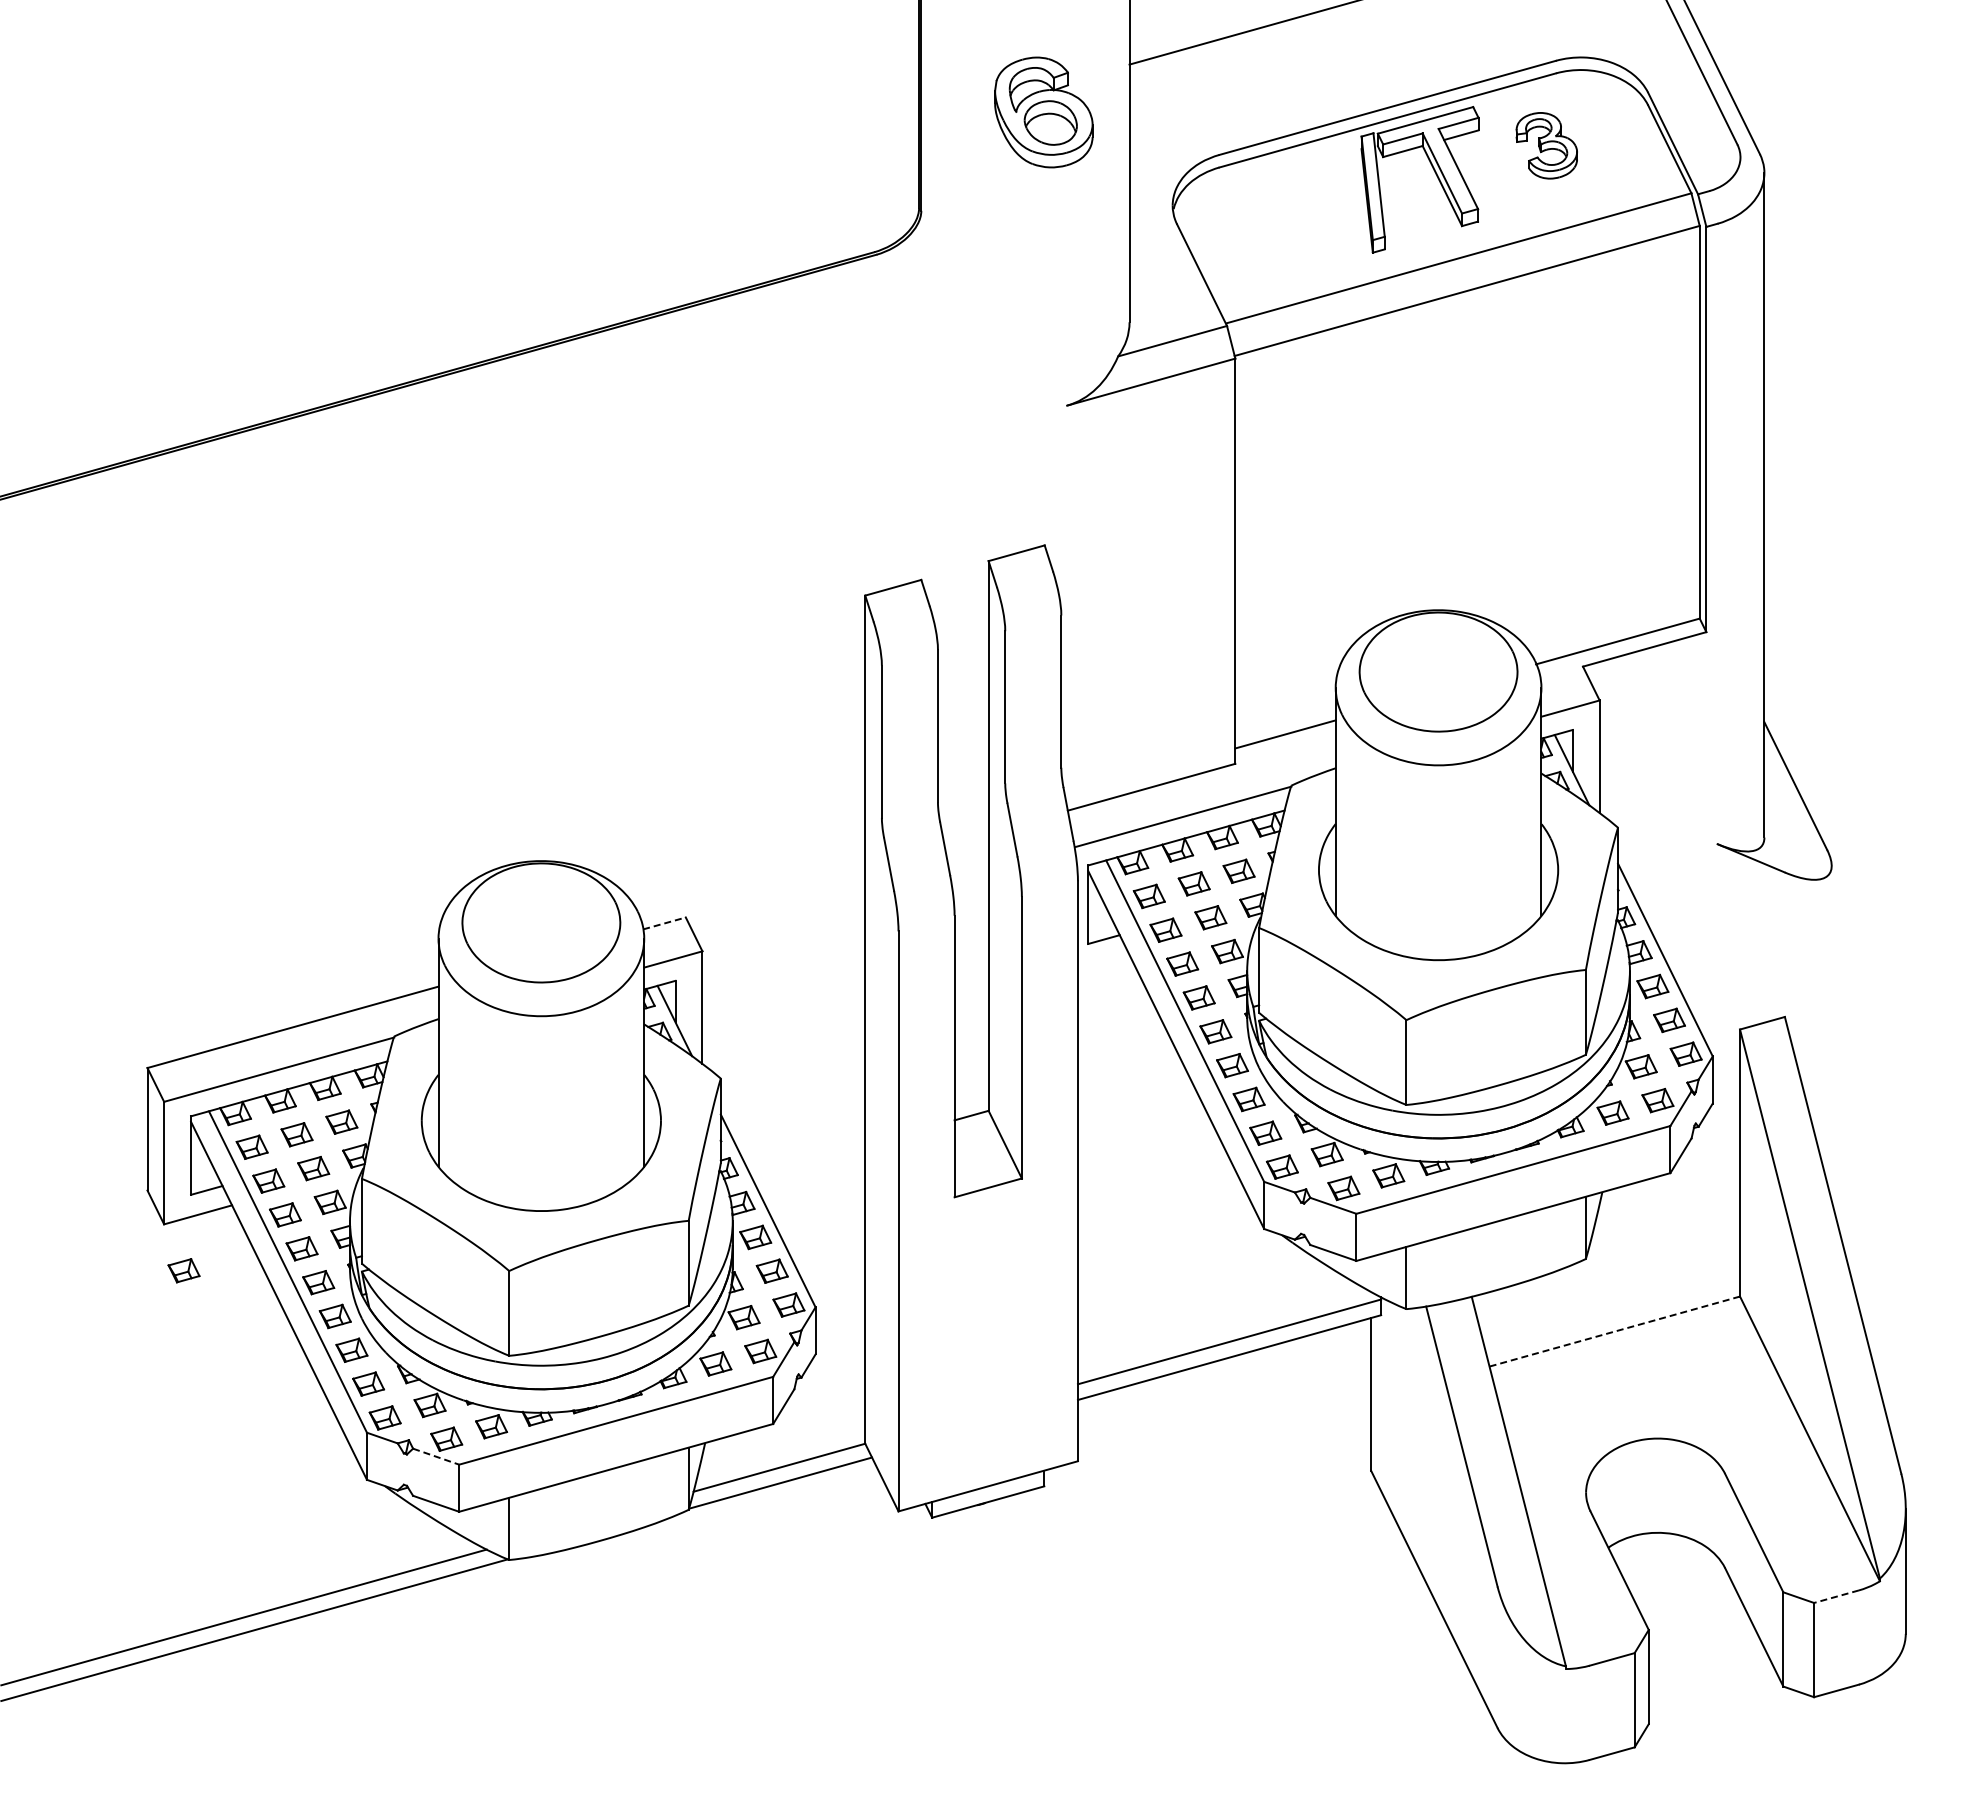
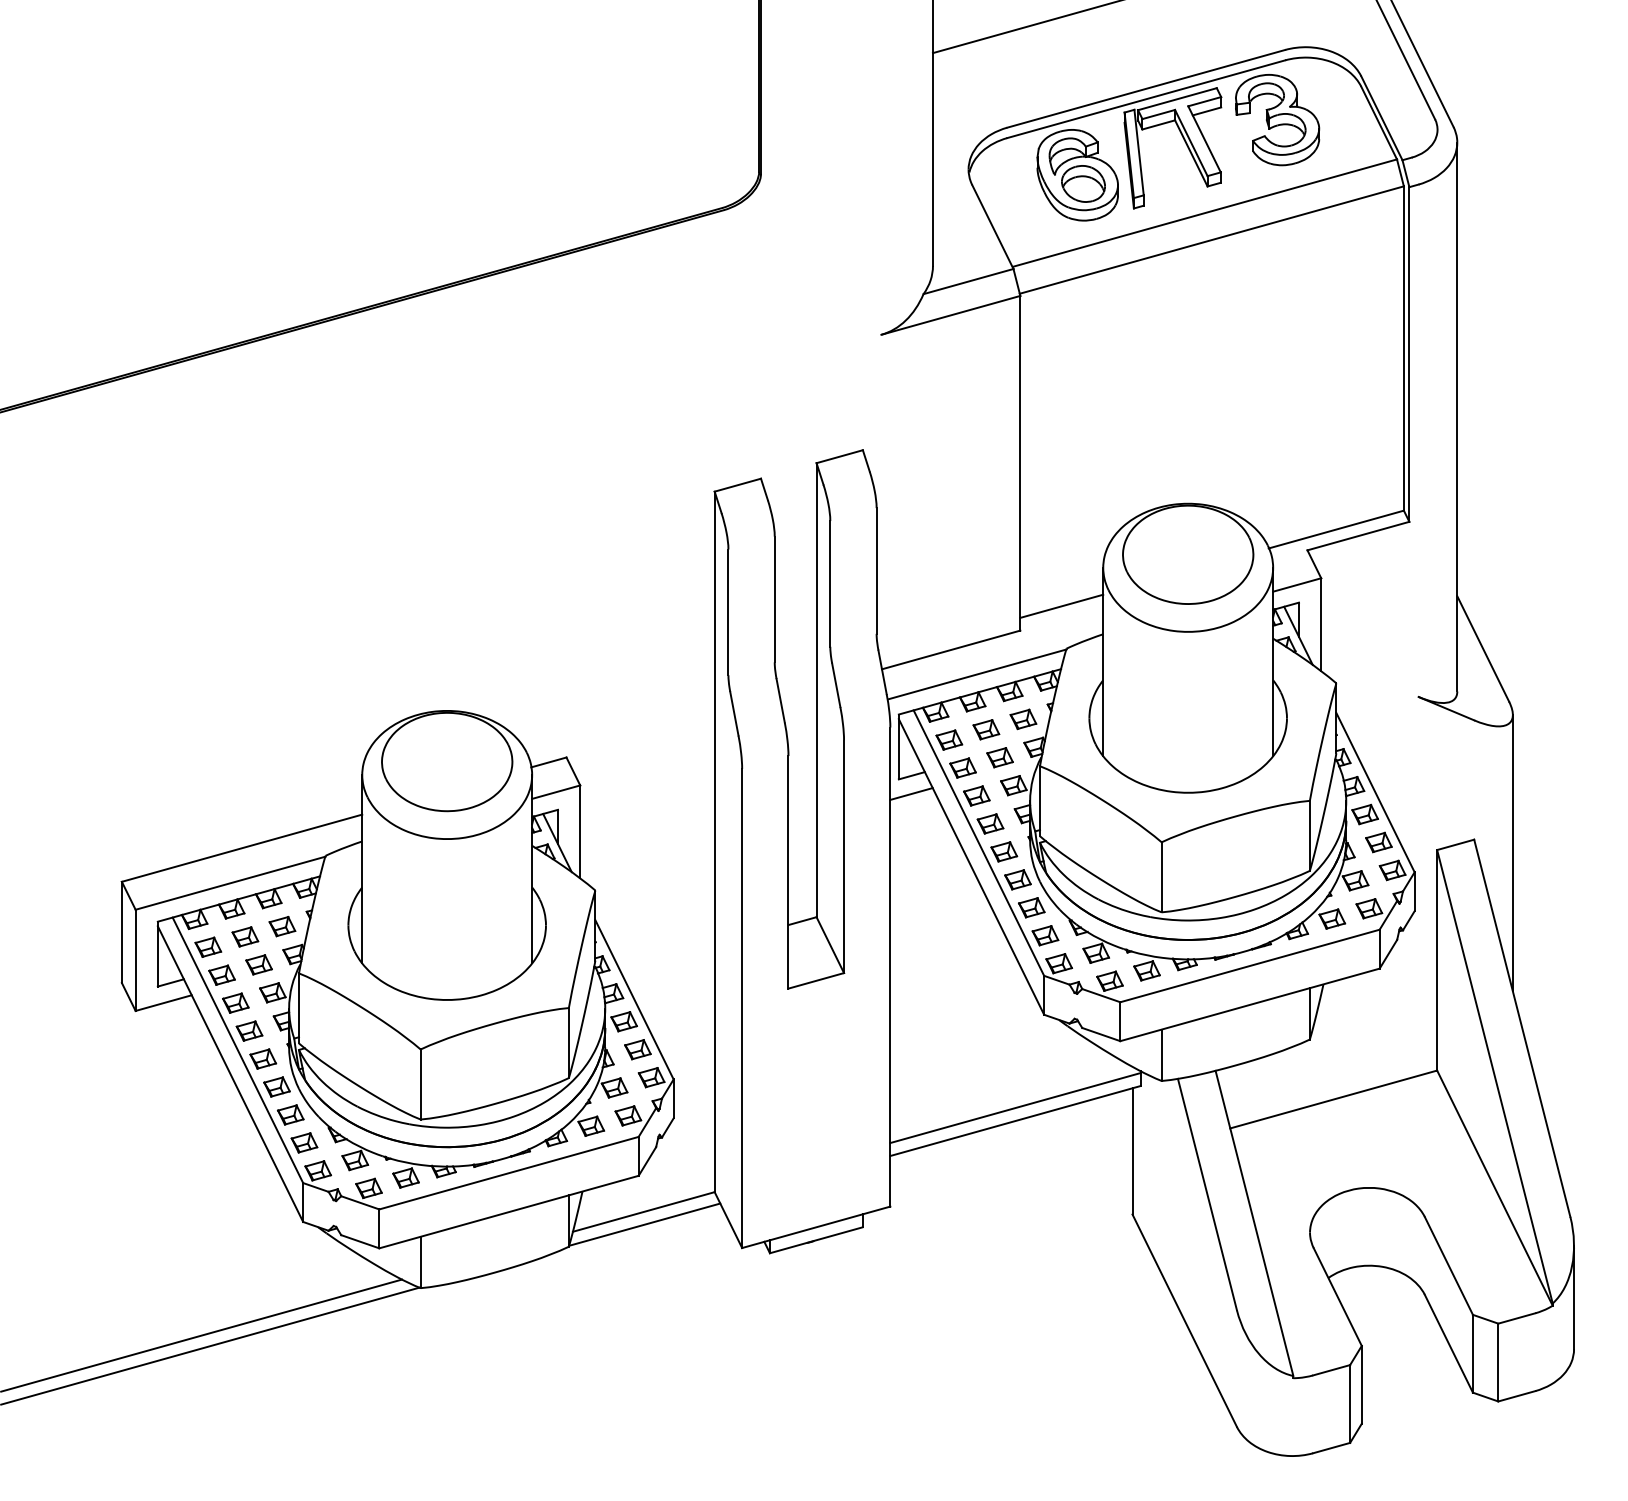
part: (1043, 112) -> (1077, 175), moved
part: (1546, 145) -> (1277, 119), size x1.67
line: (664, 923) -> (548, 762), dashed -> solid
line: (1103, 961) -> (911, 793), added
line: (1831, 1032) -> (1512, 852), added
part: (183, 1270) -> (151, 1049), removed
line: (1614, 1331) -> (1333, 1099), dashed -> solid
line: (436, 1456) -> (360, 1202), dashed -> solid
line: (1836, 1596) -> (1516, 1318), dashed -> solid

